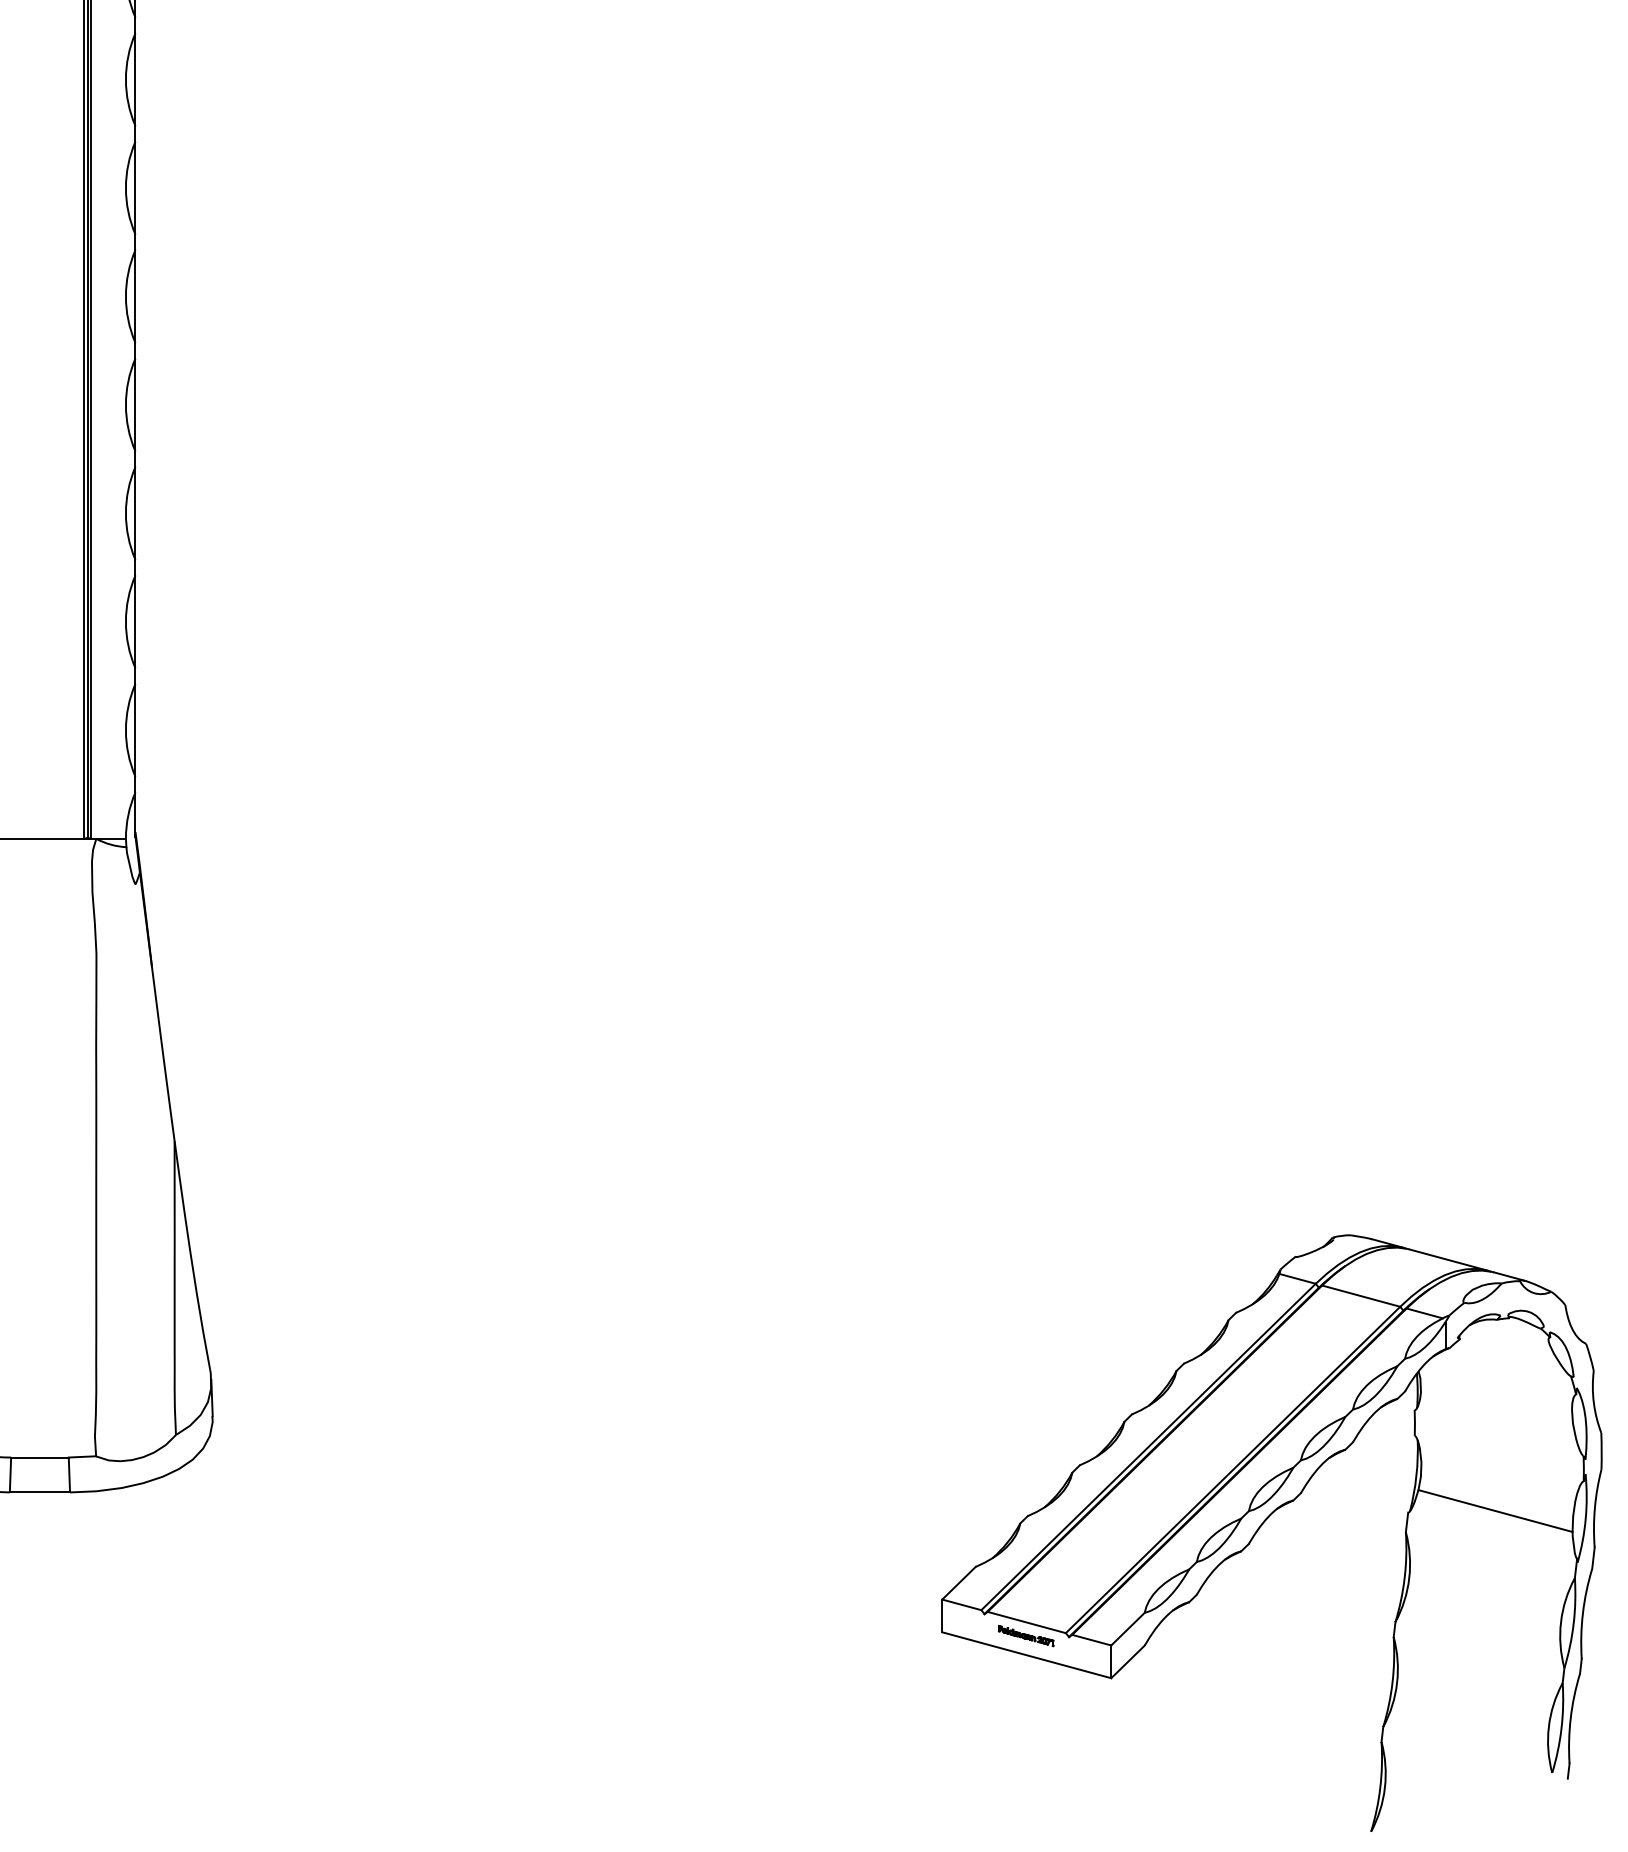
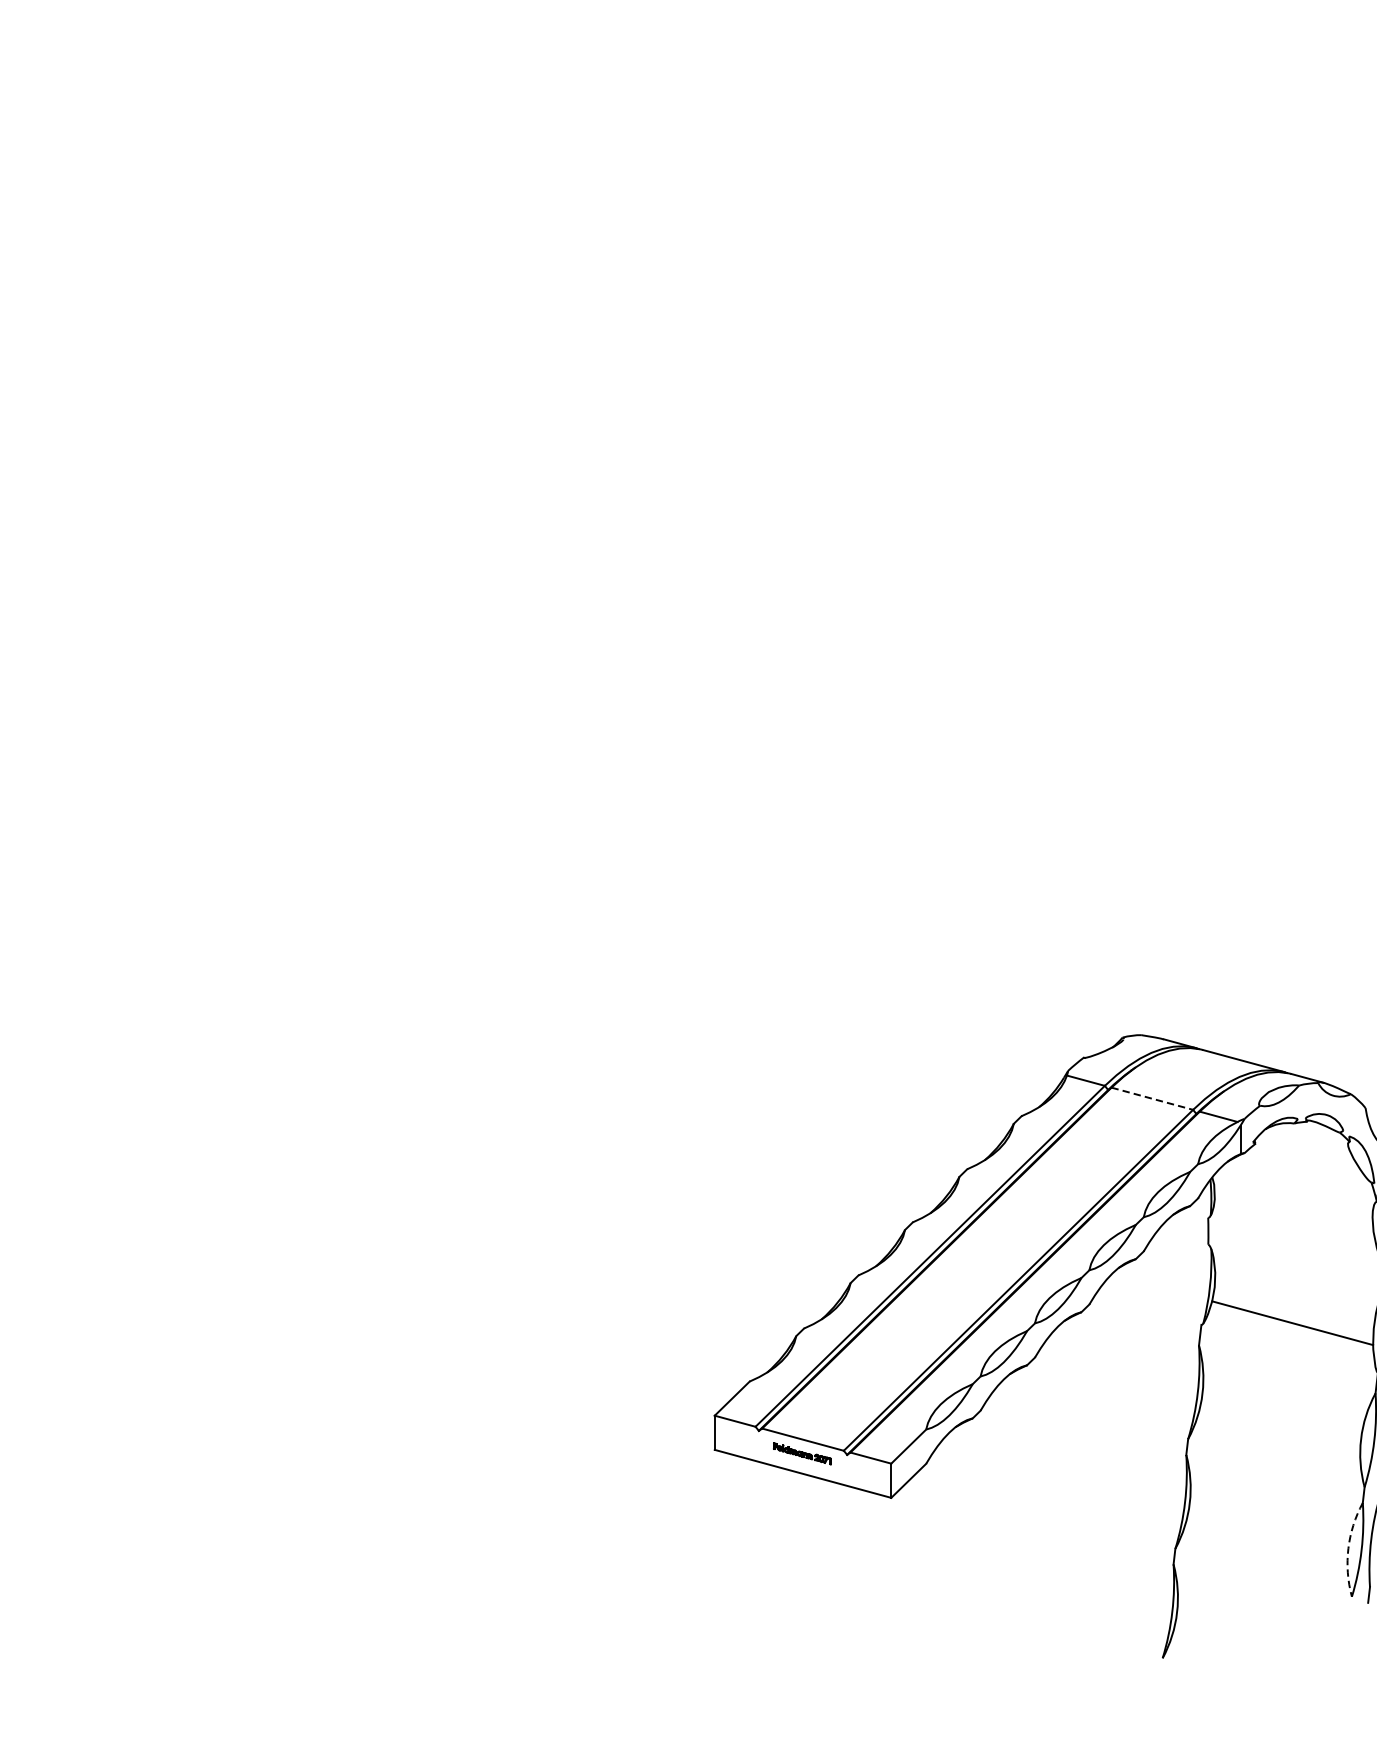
line: (1361, 1296) -> (1152, 1099), solid -> dashed
arc: (1548, 1727) -> (1347, 1549), solid -> dashed

